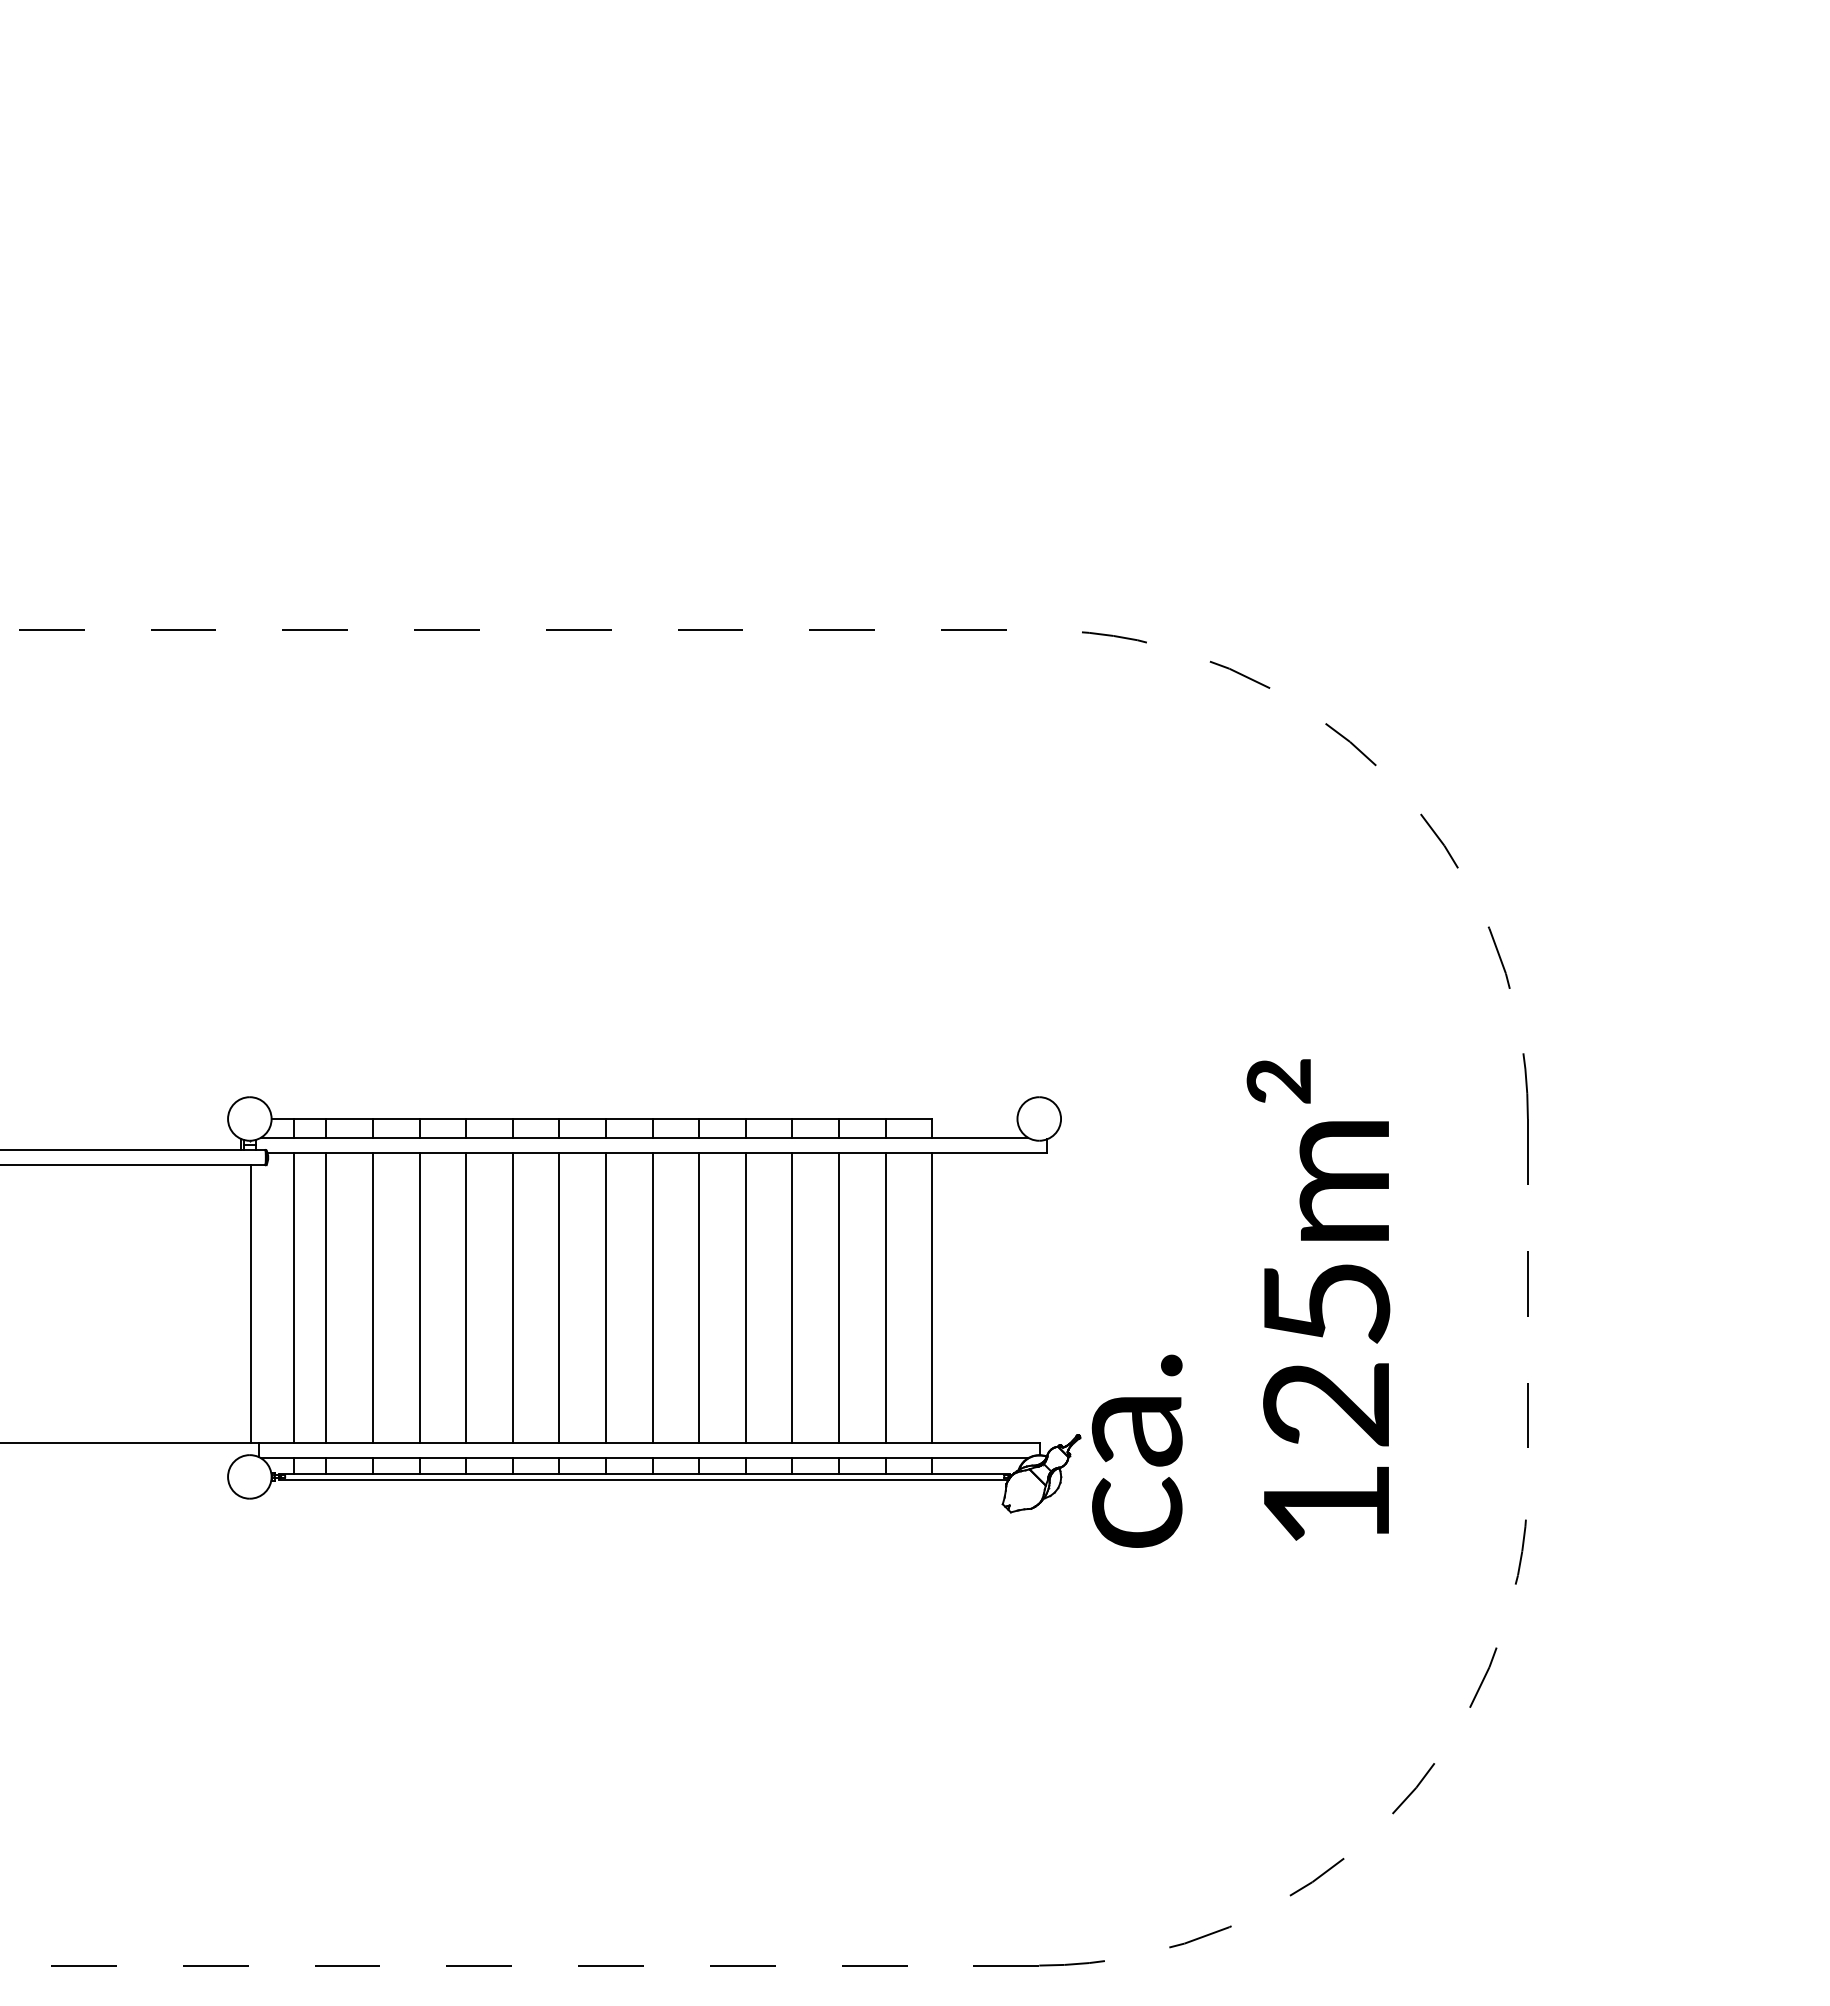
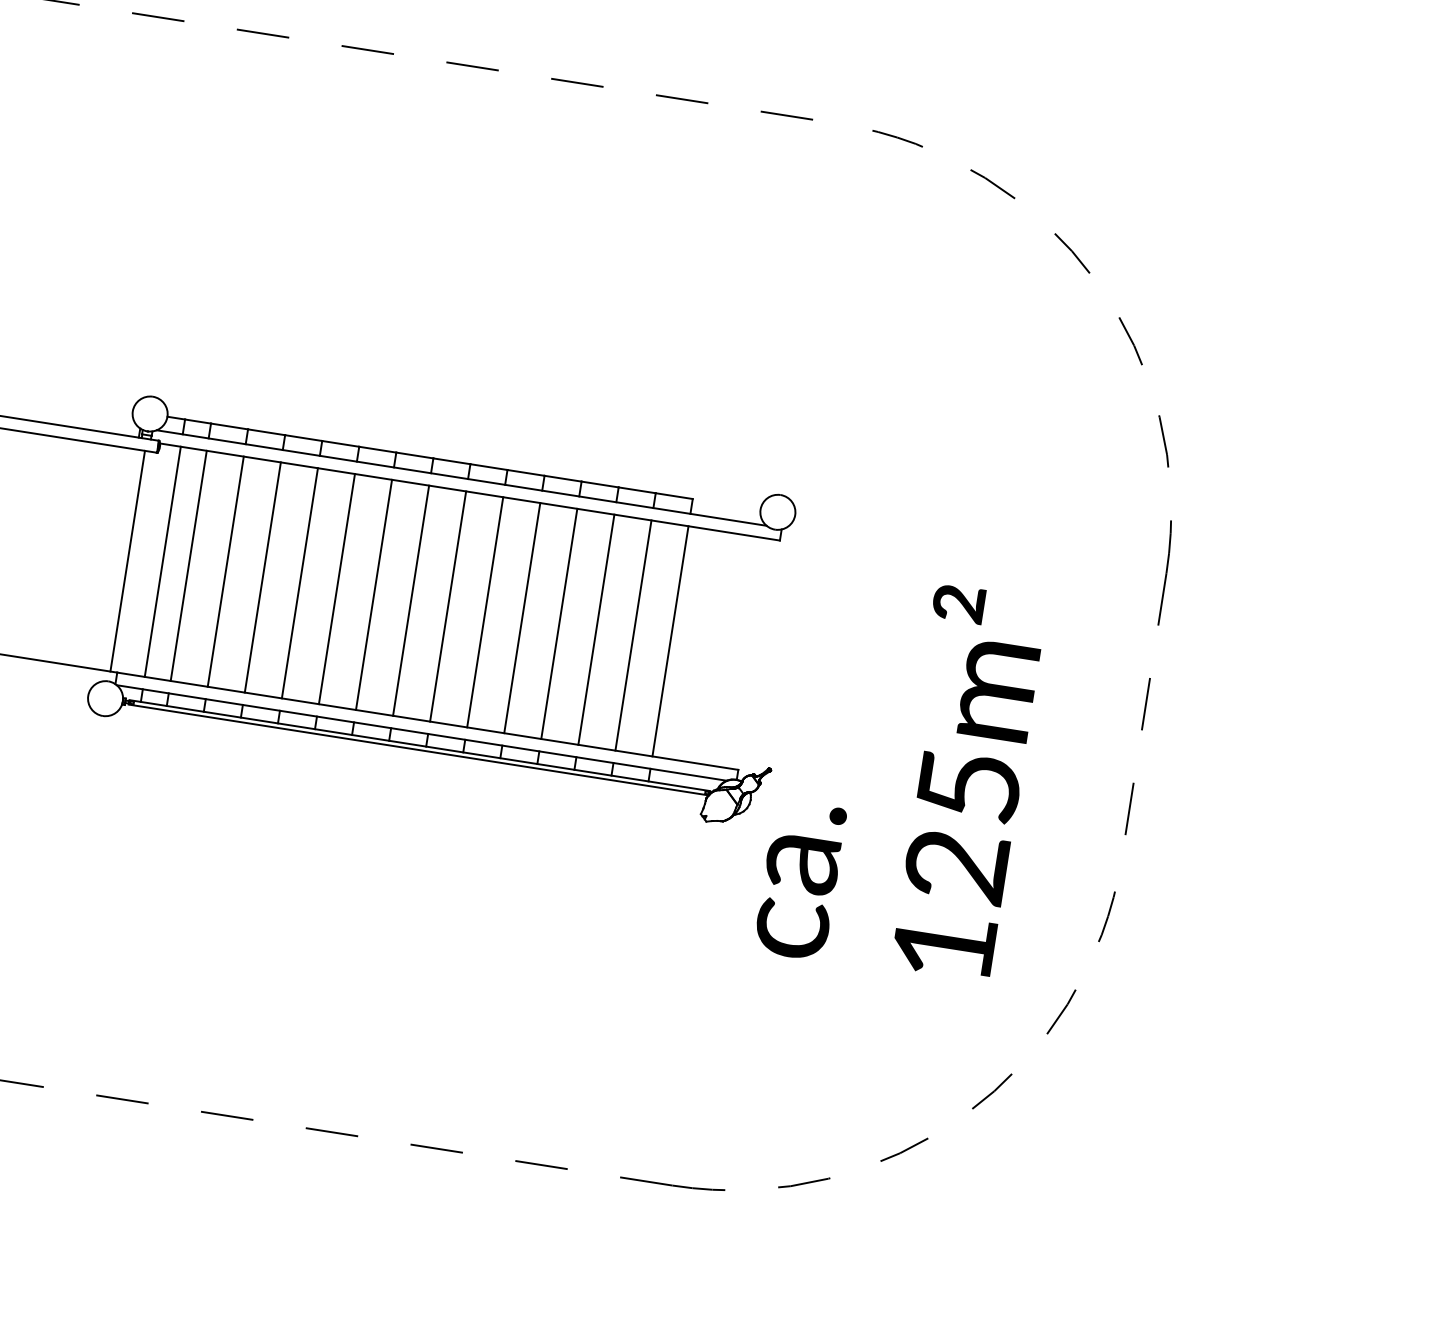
text: (1240, 1303) -> (900, 775), moved

